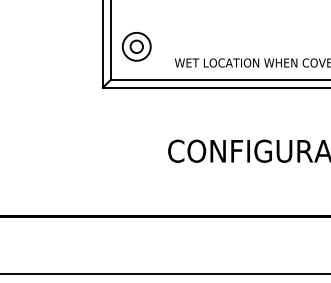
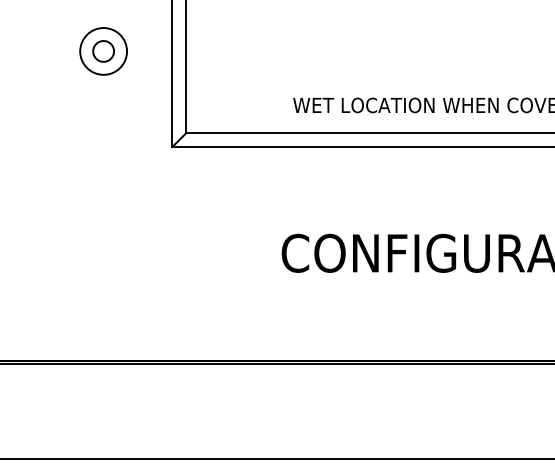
part: (136, 46) -> (103, 50), moved

